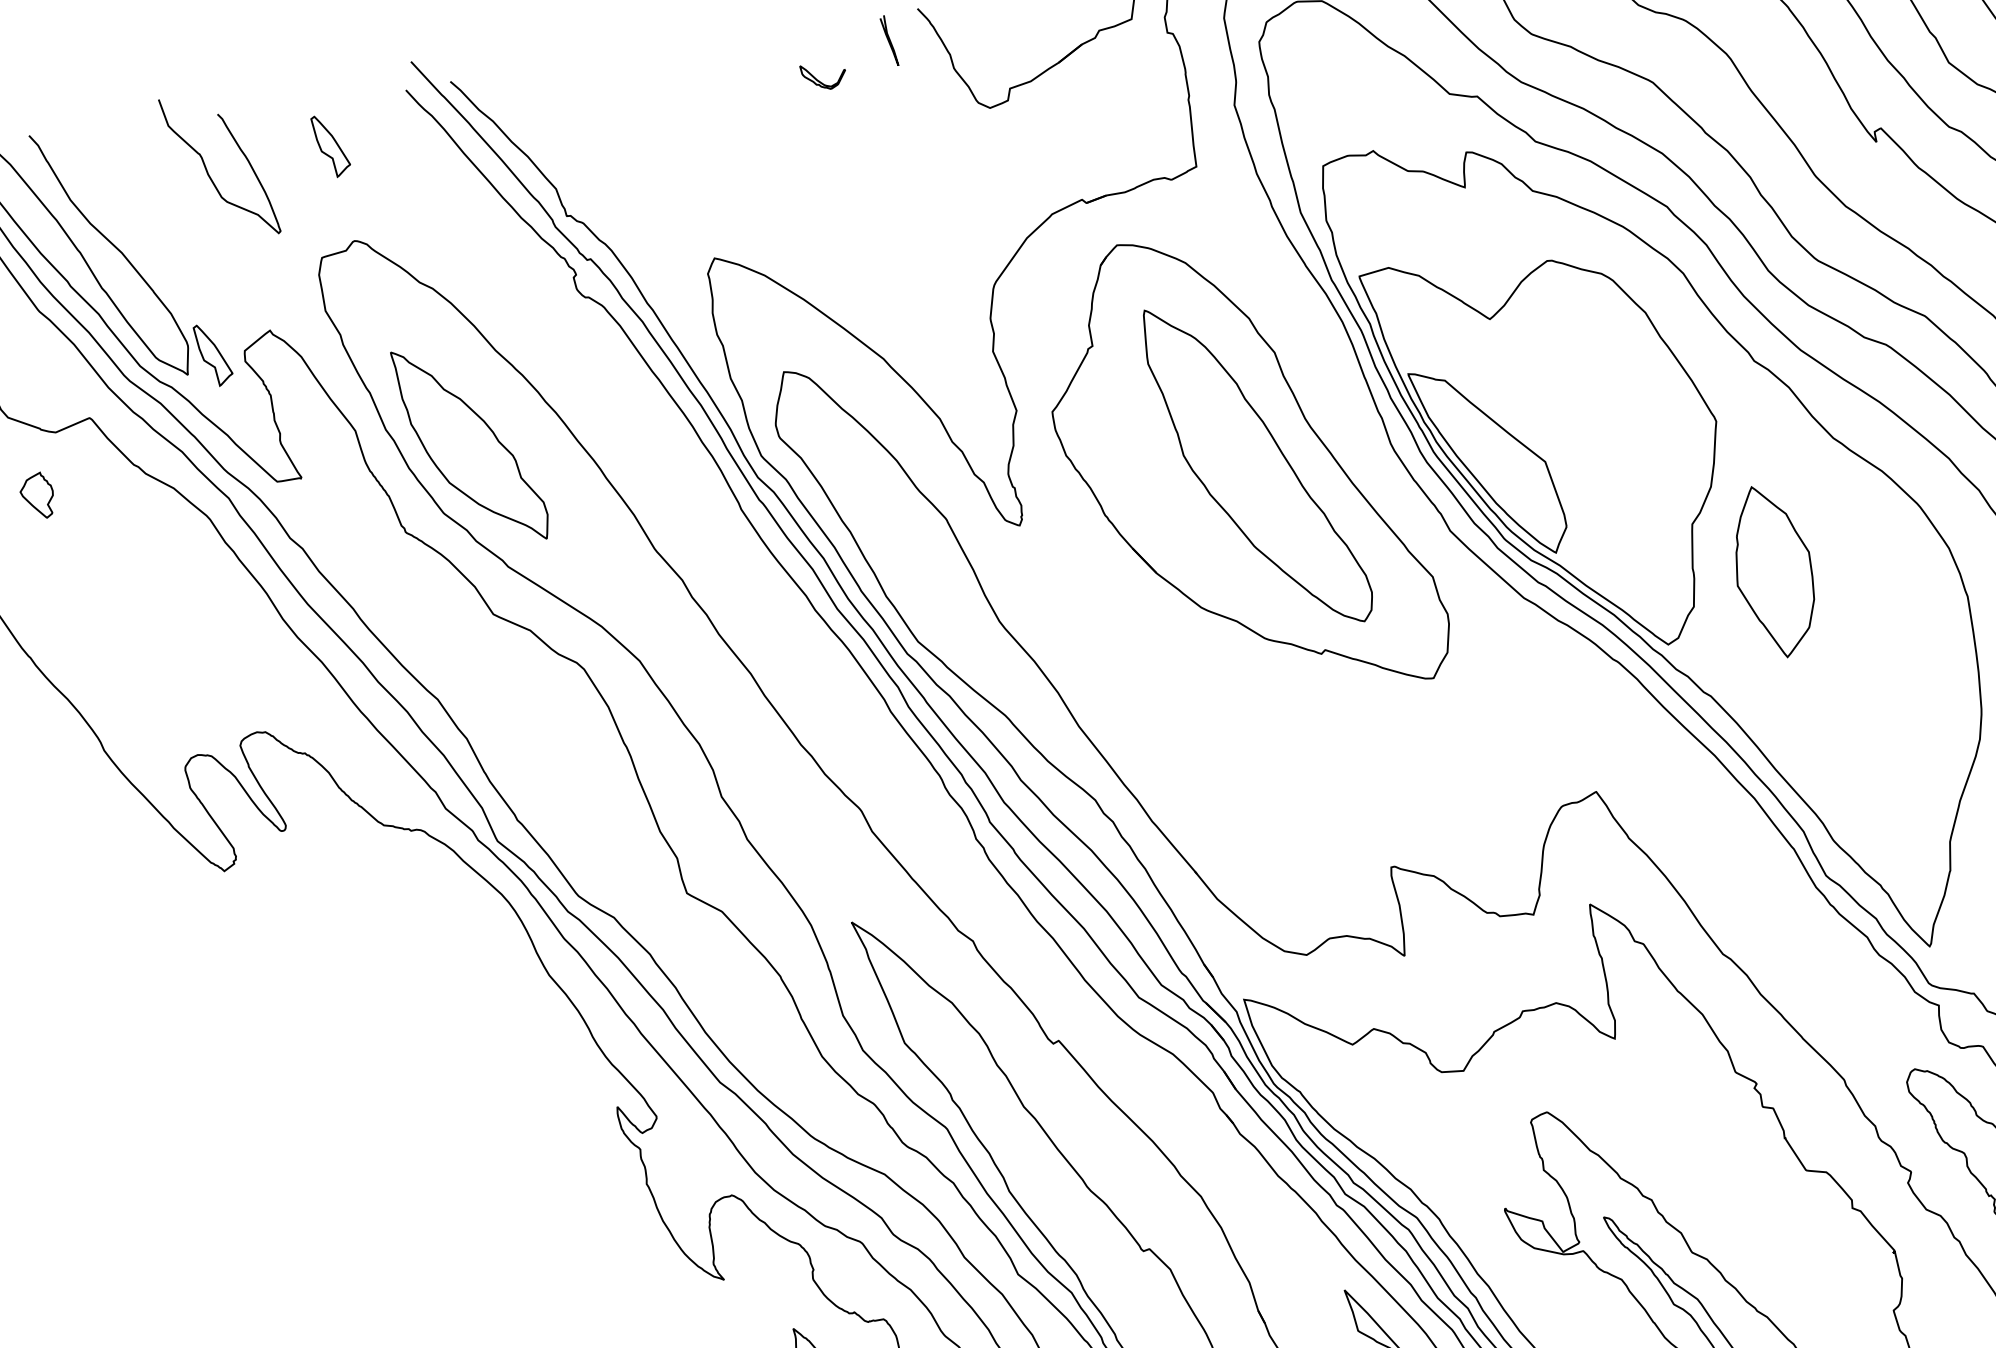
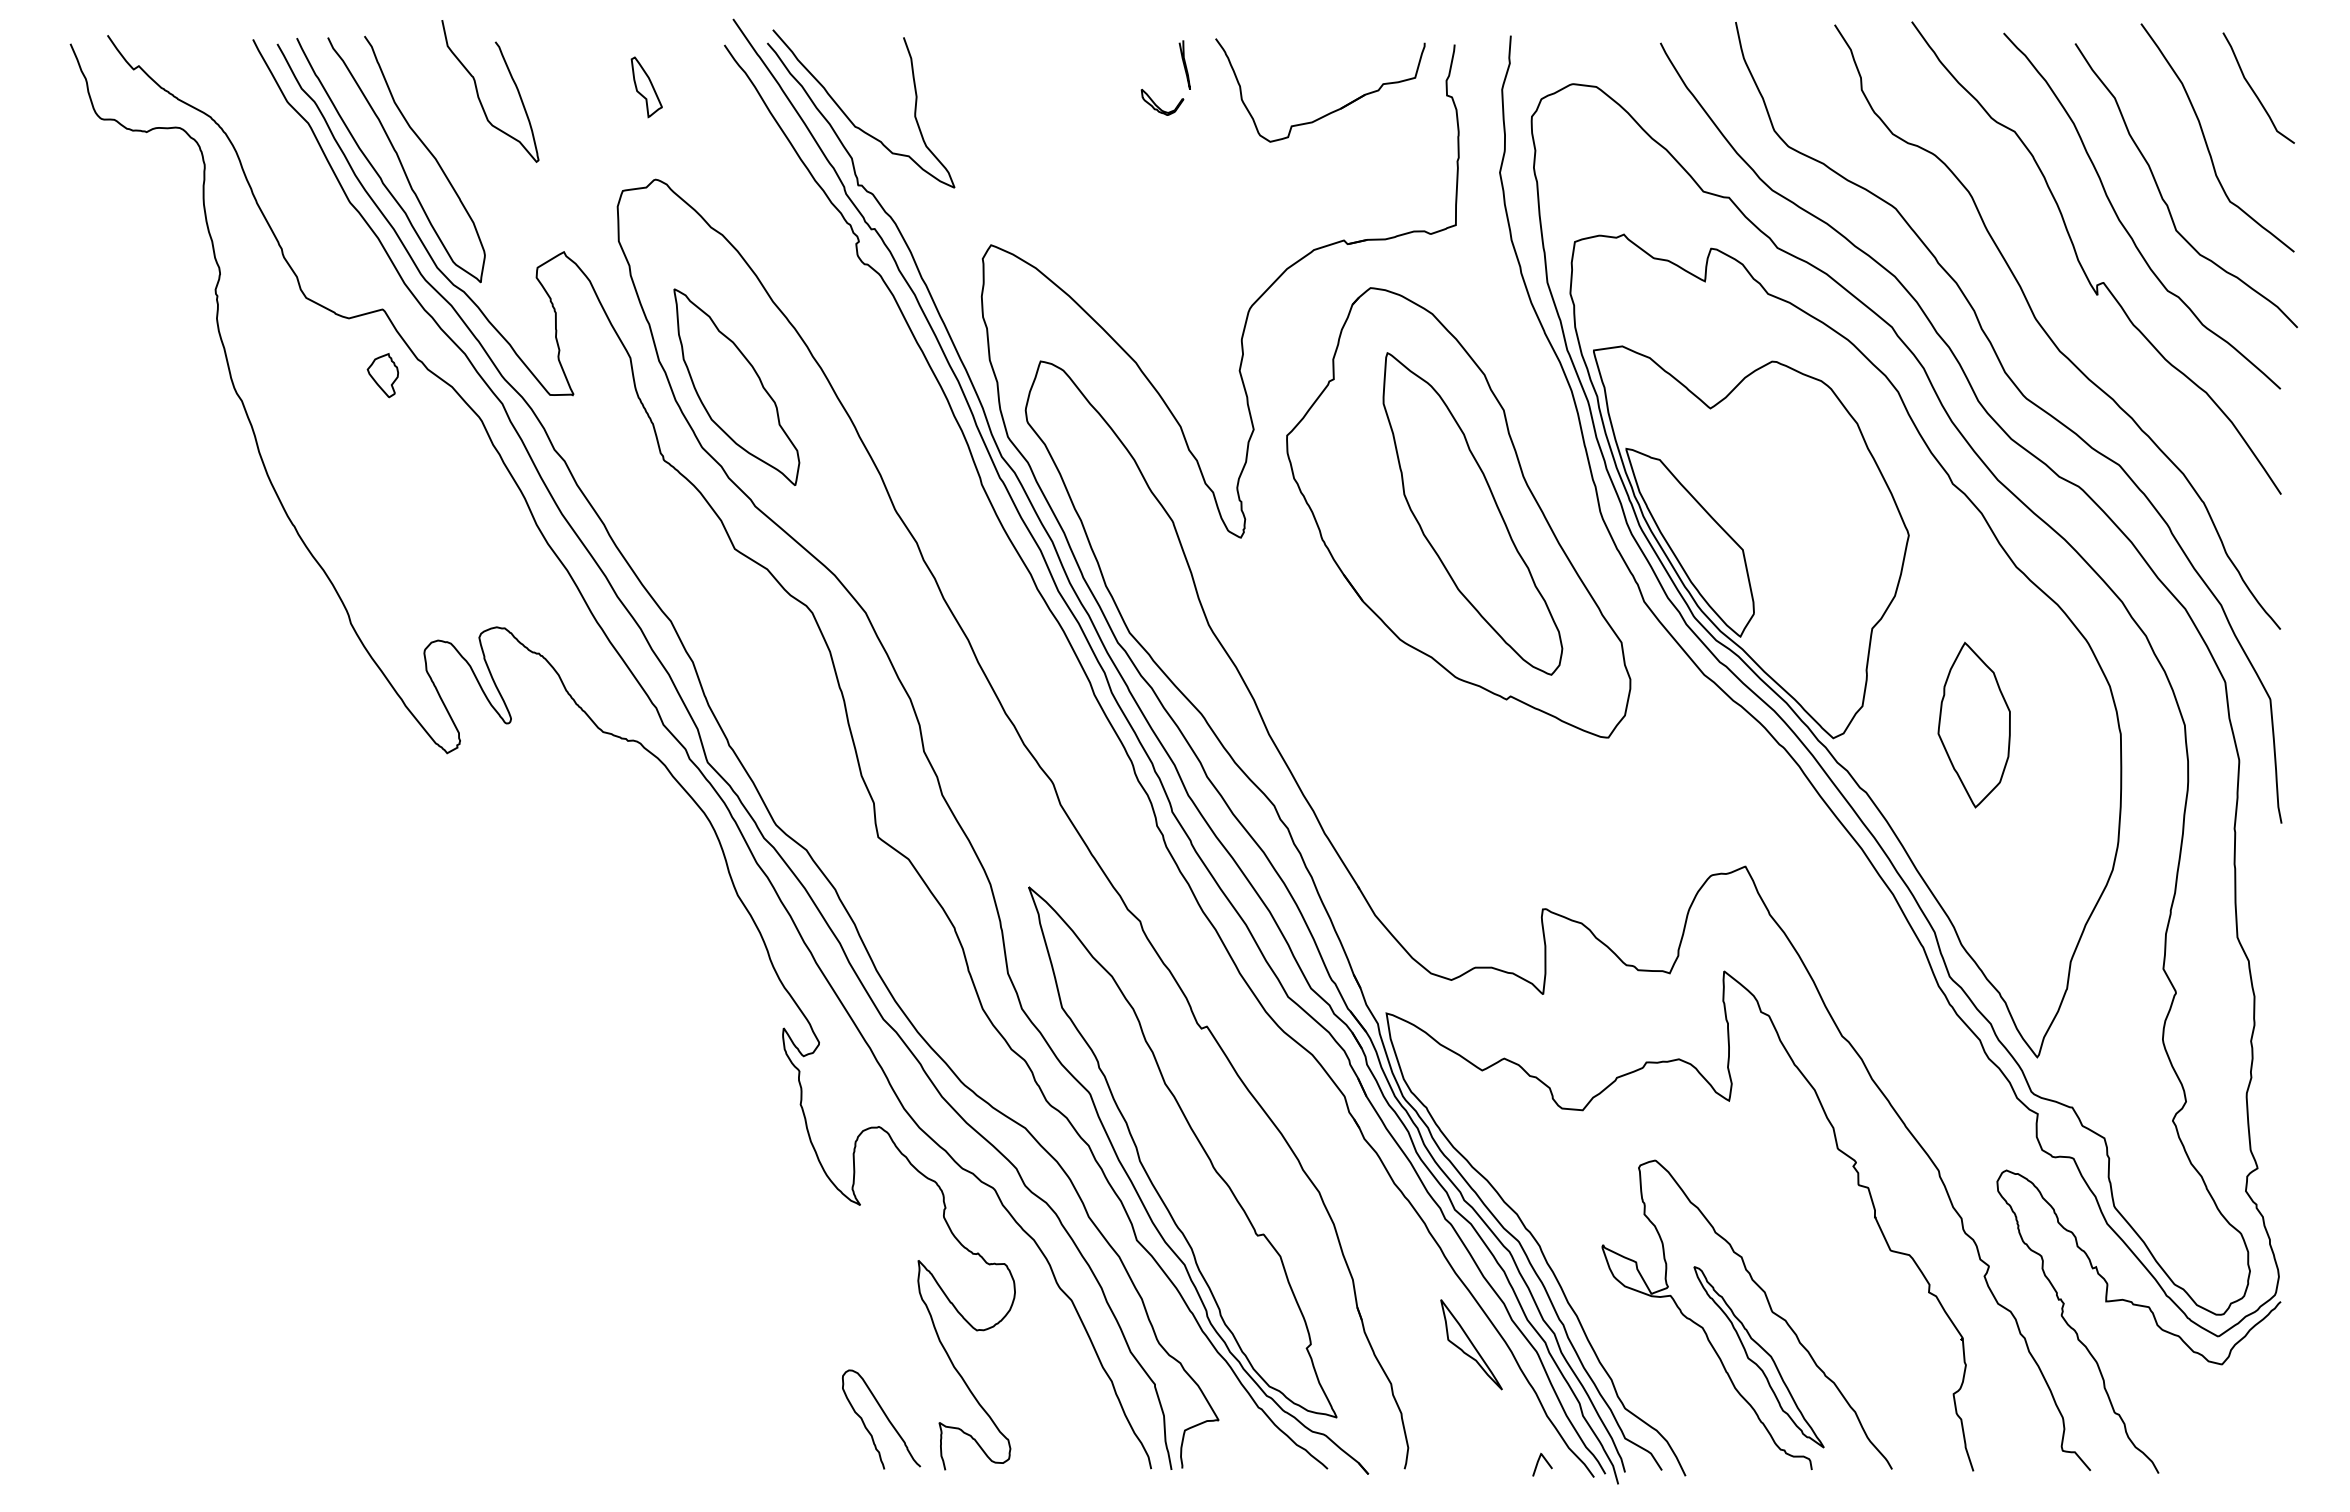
part: (823, 76) -> (1162, 102), moved
curve: (549, 149) -> (851, 120), added
curve: (207, 169) -> (478, 92), moved
part: (213, 355) -> (507, 267), removed
part: (36, 496) -> (382, 375), moved
part: (1772, 571) -> (1973, 724), moved

